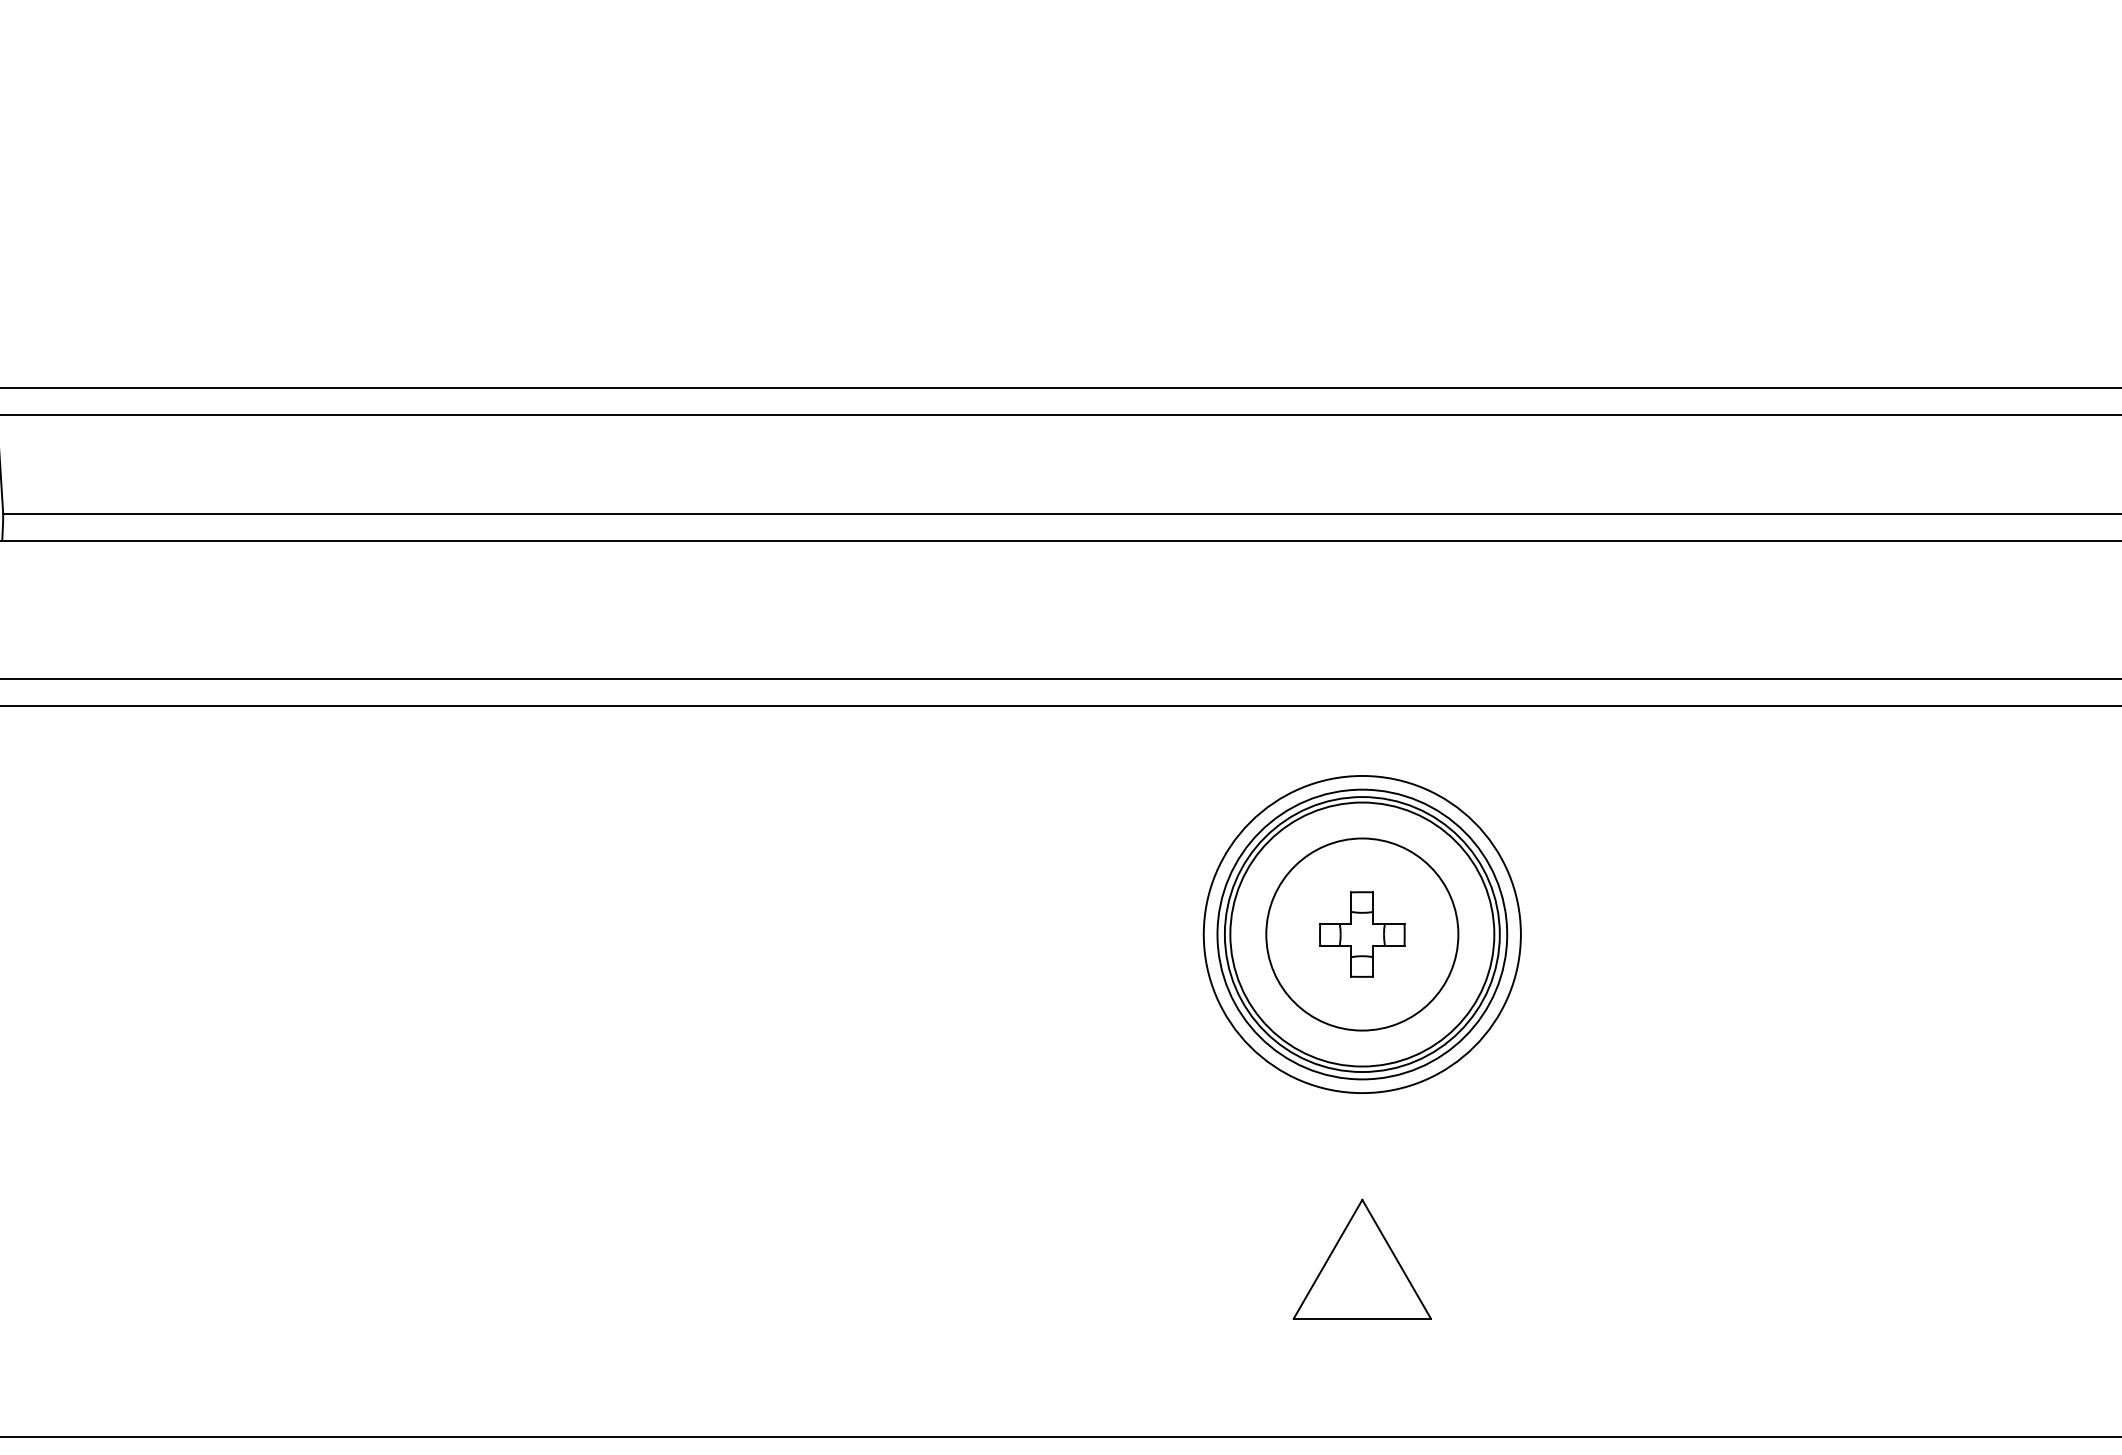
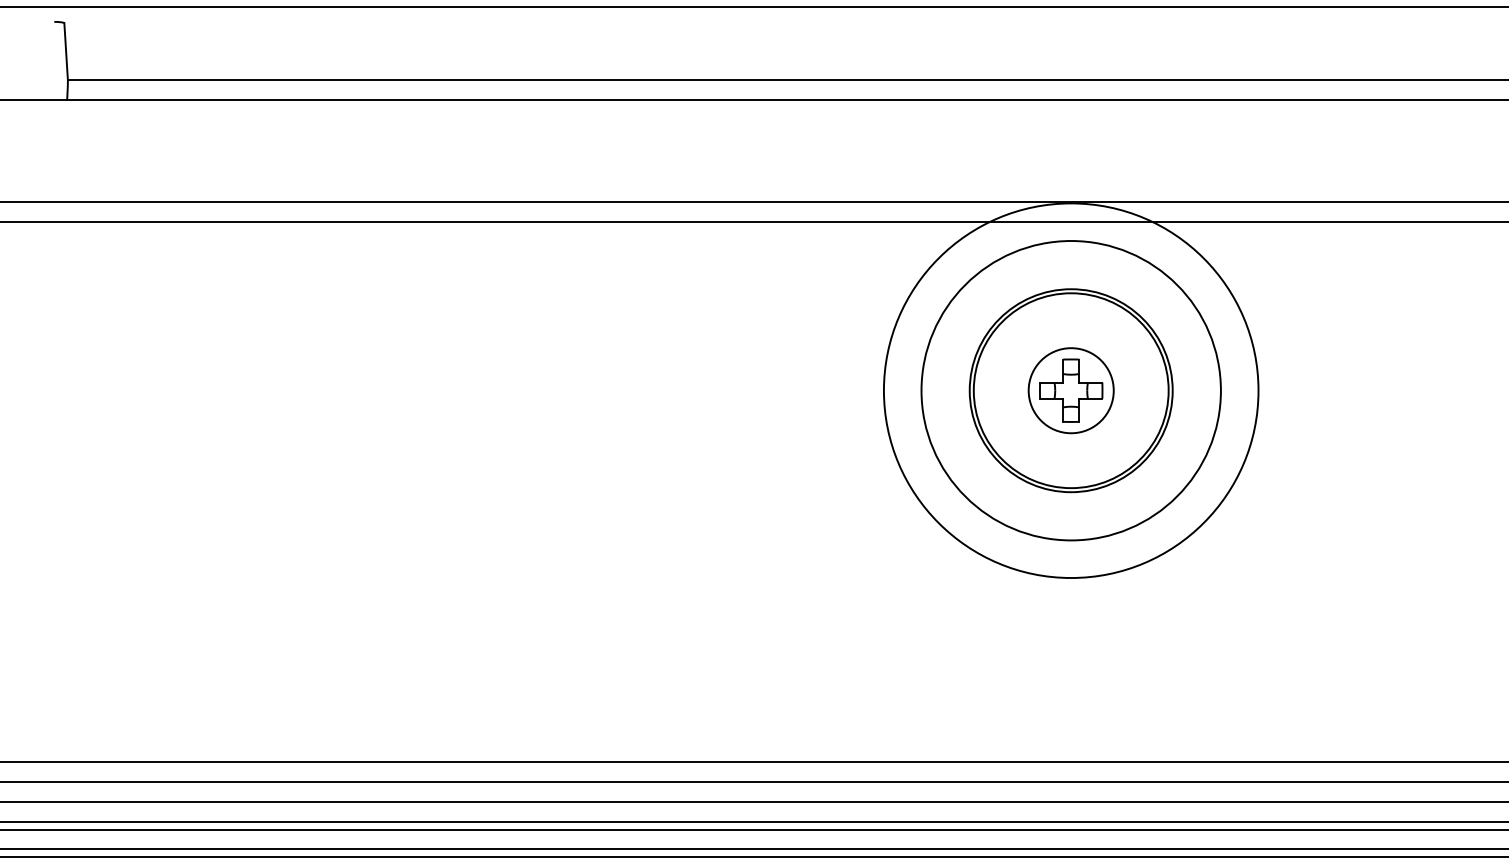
circle: (1361, 934) -> (1070, 390), size x1.6
circle: (1362, 934) -> (1071, 390), size x0.6
circle: (1362, 934) -> (1071, 390), size x1.4
part: (1361, 1258) -> (1070, 629), removed

